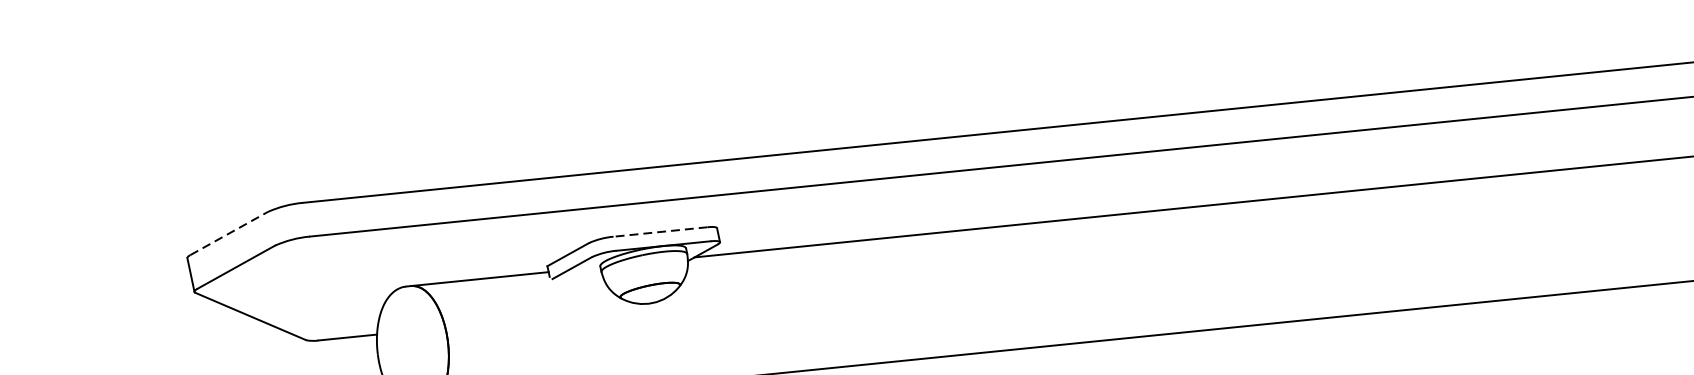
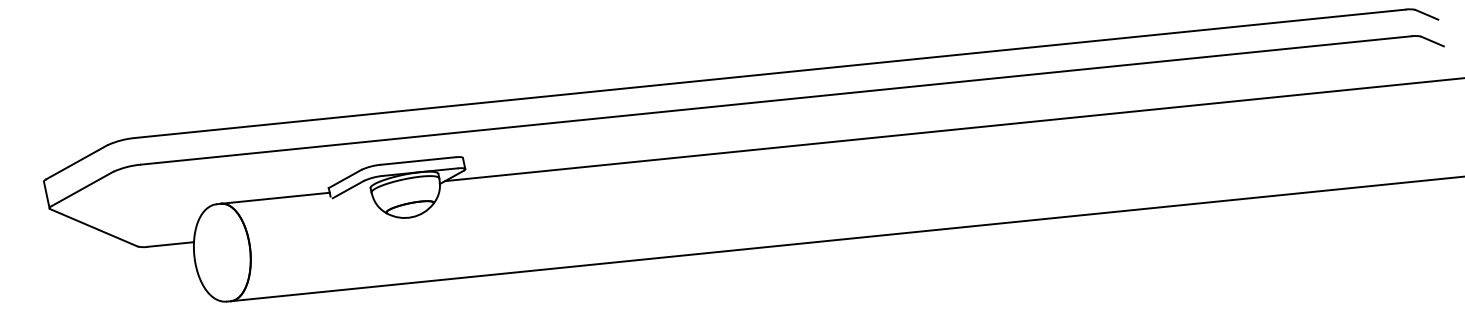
line: (229, 232) -> (77, 161), dashed -> solid
line: (659, 232) -> (417, 161), dashed -> solid

